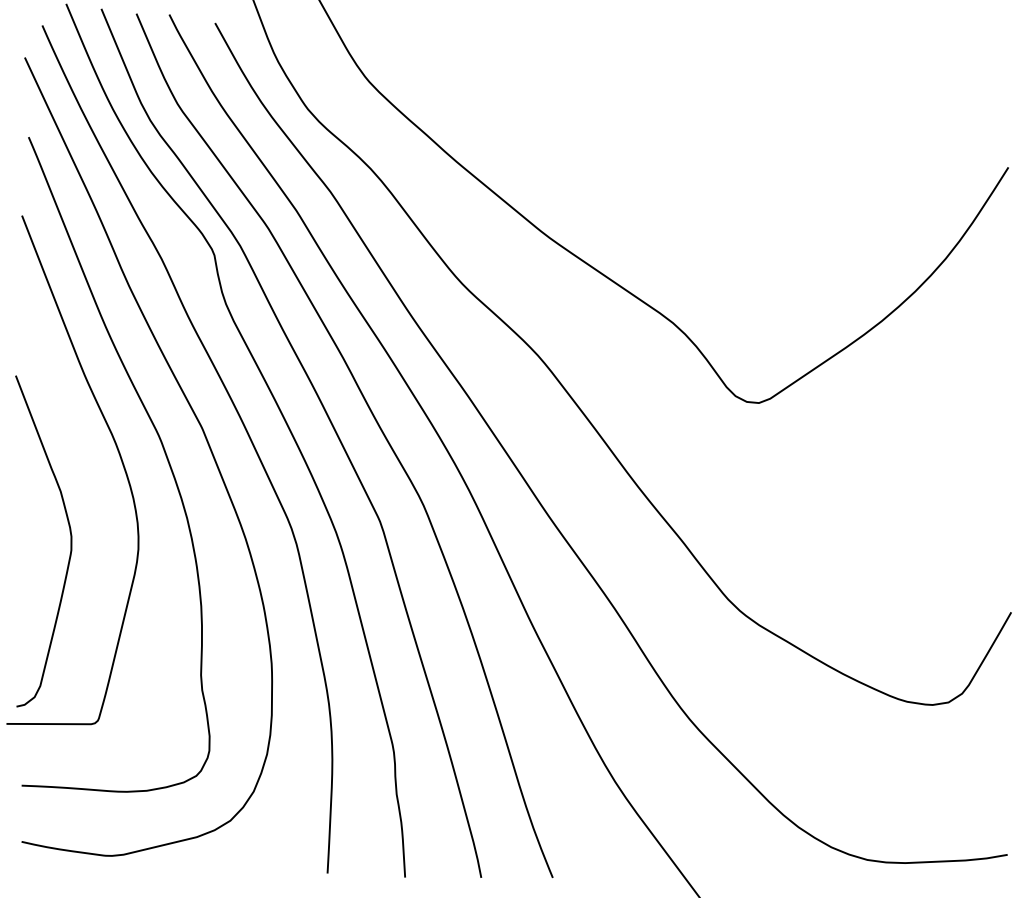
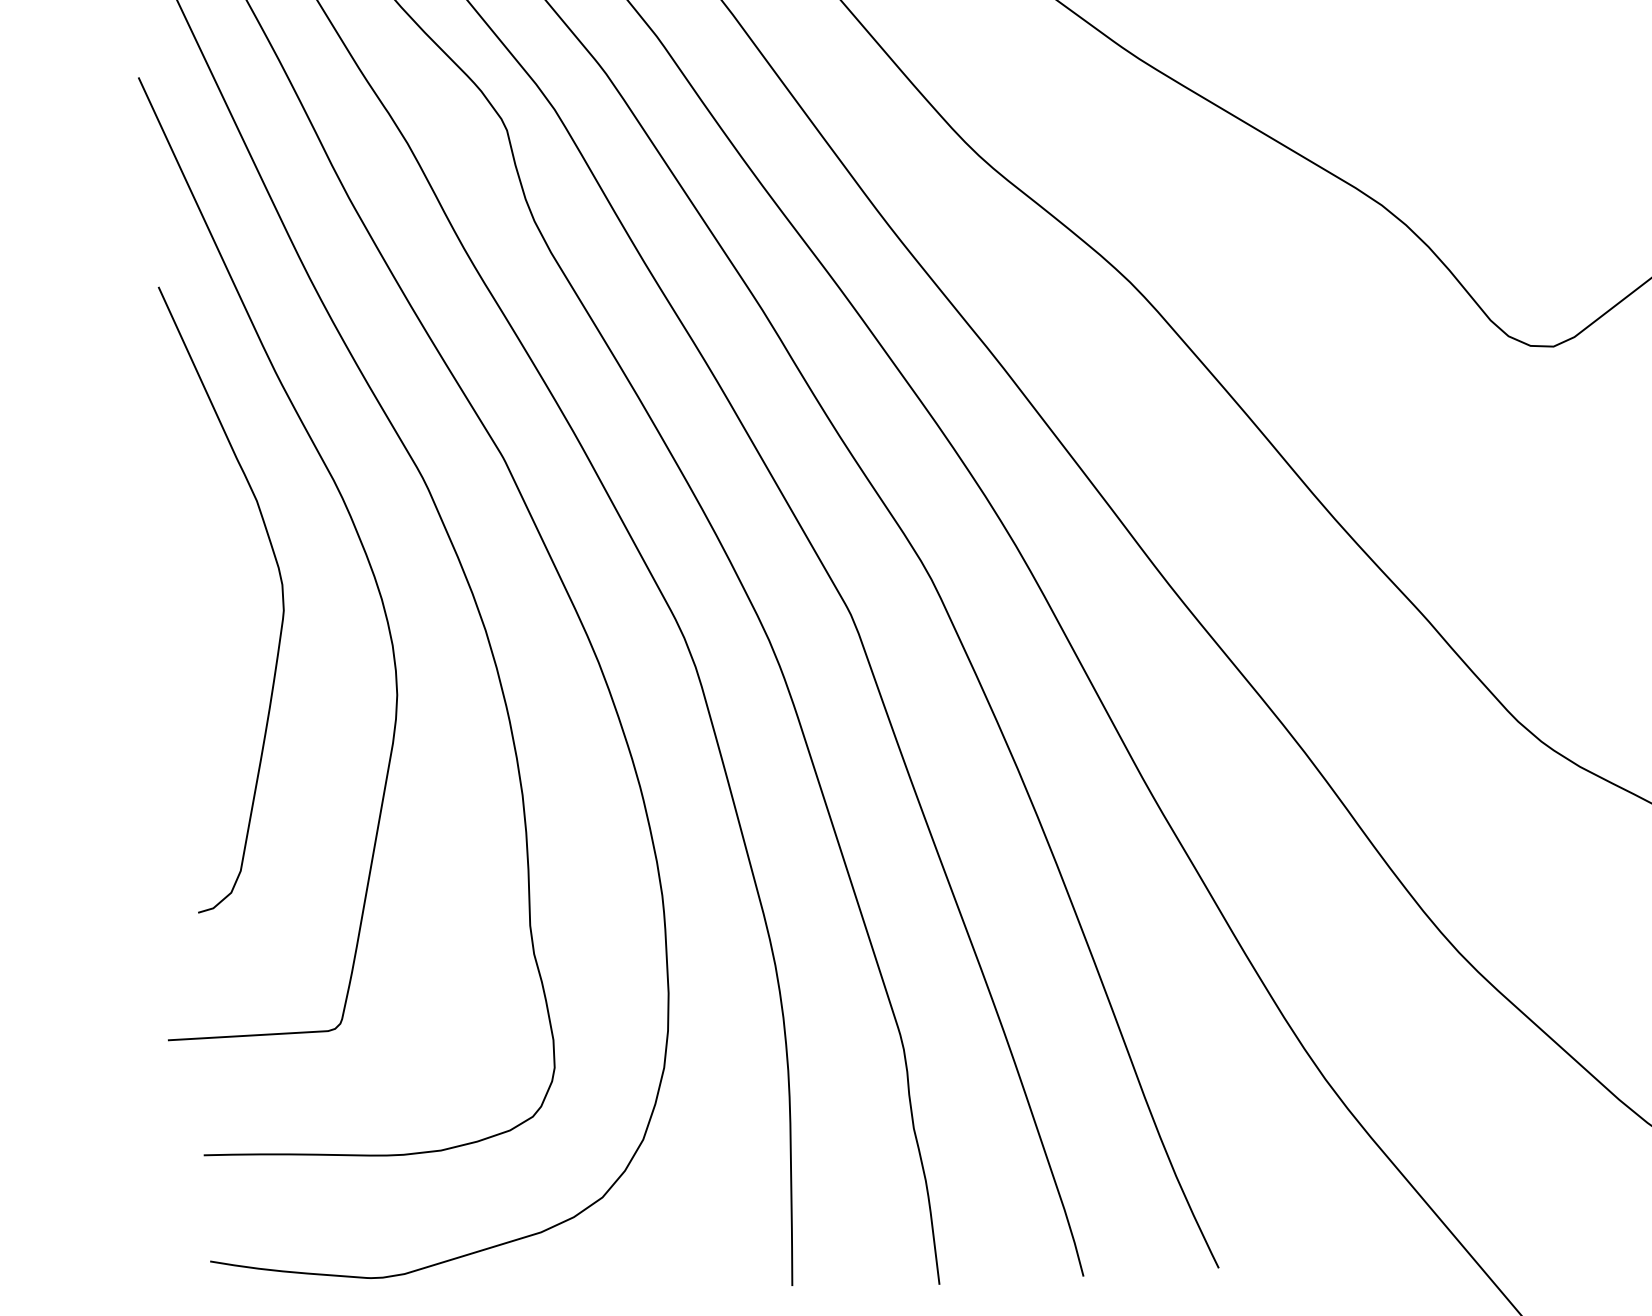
curve: (70, 541) -> (281, 594), moved

